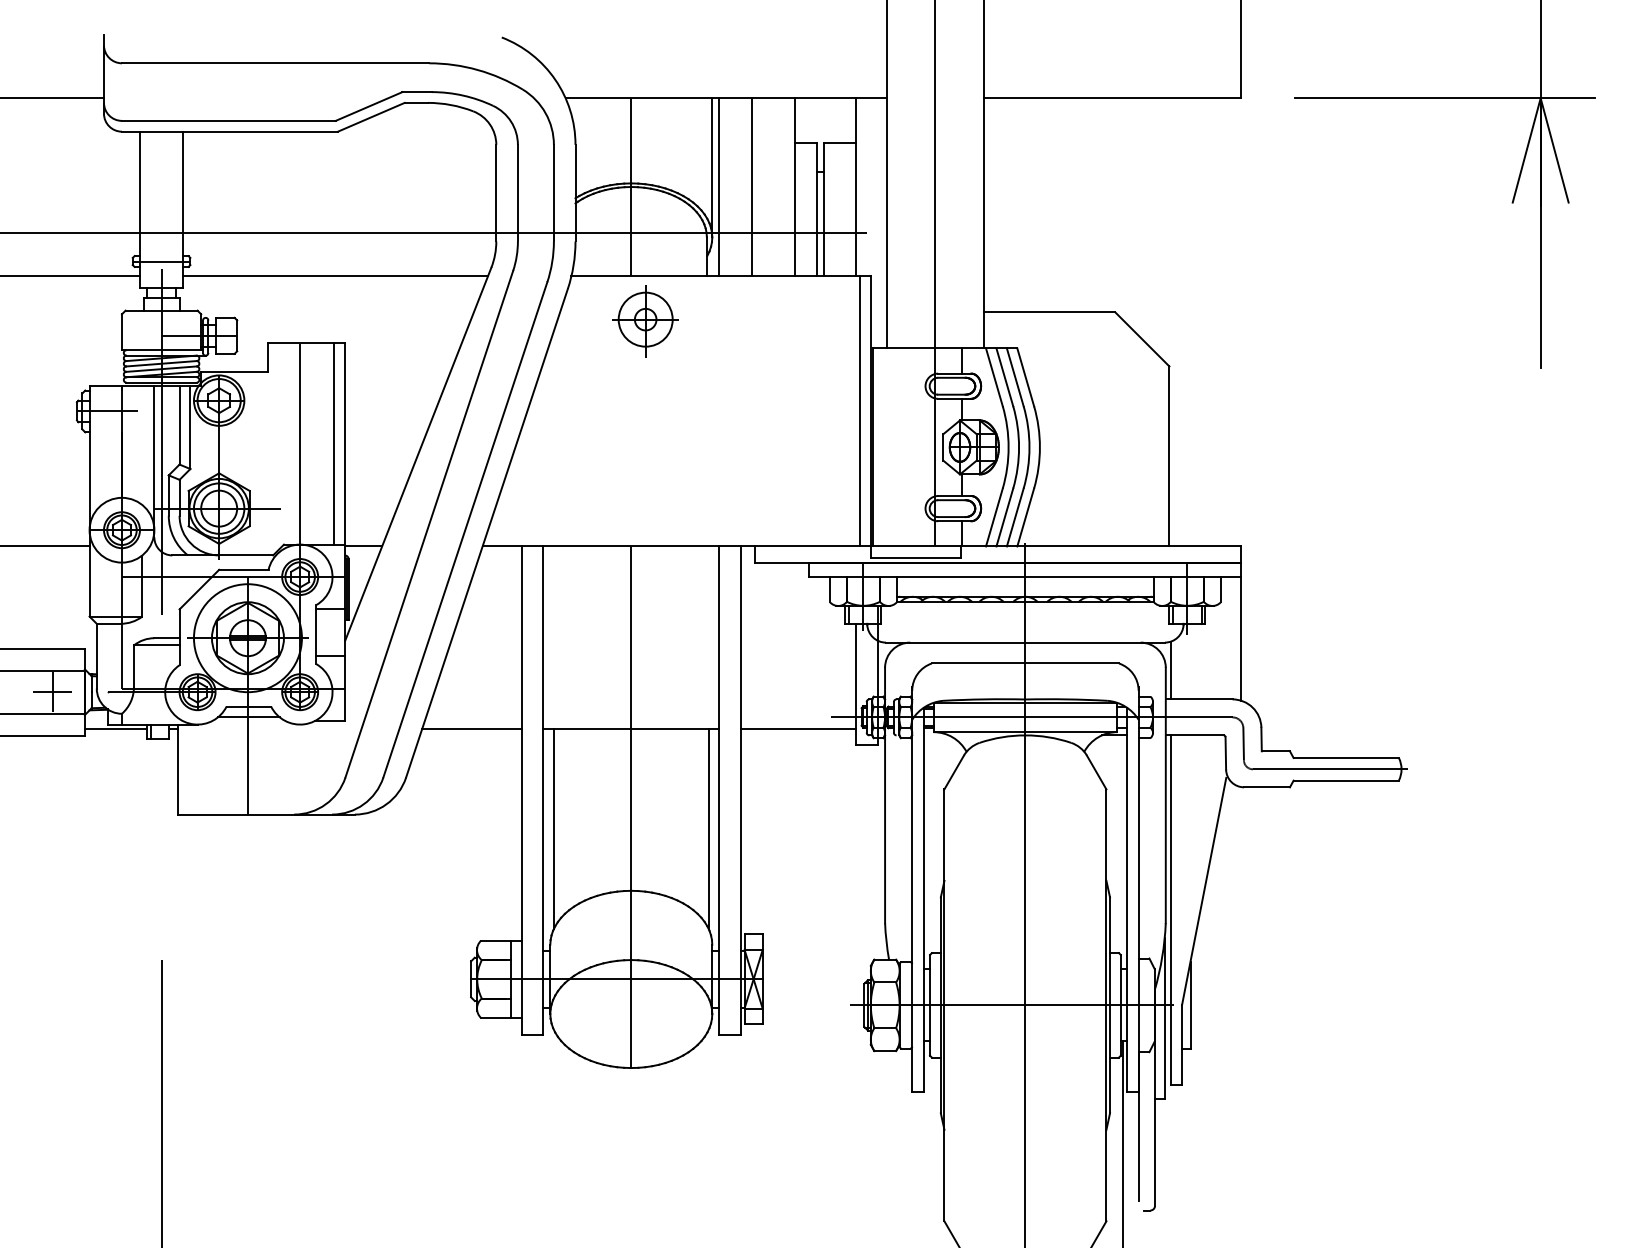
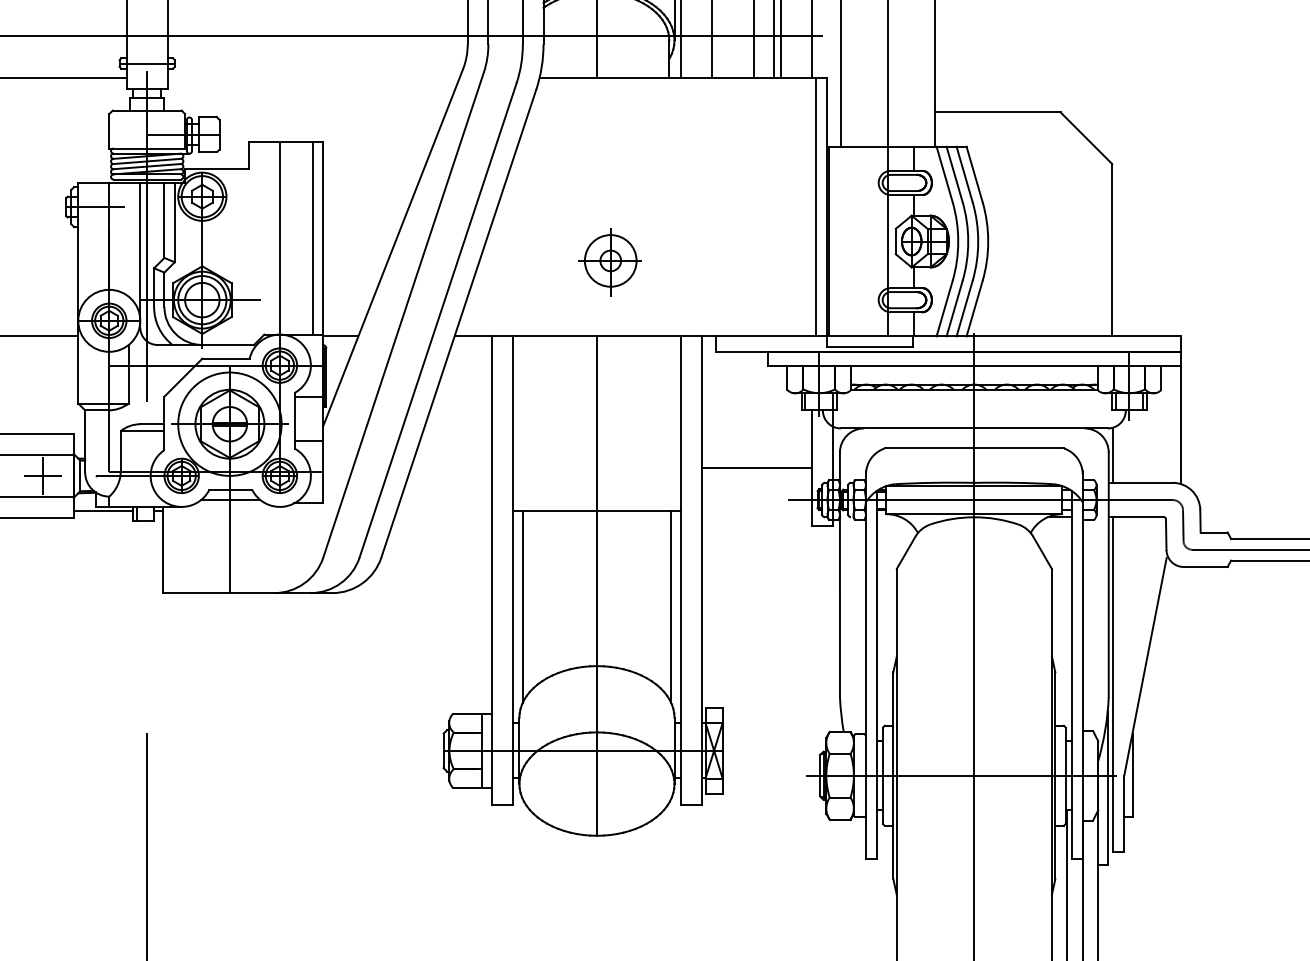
line: (335, 276) -> (313, 77), removed
part: (645, 321) -> (610, 262), moved
line: (471, 728) -> (443, 510), removed
line: (798, 728) -> (757, 467), moved

